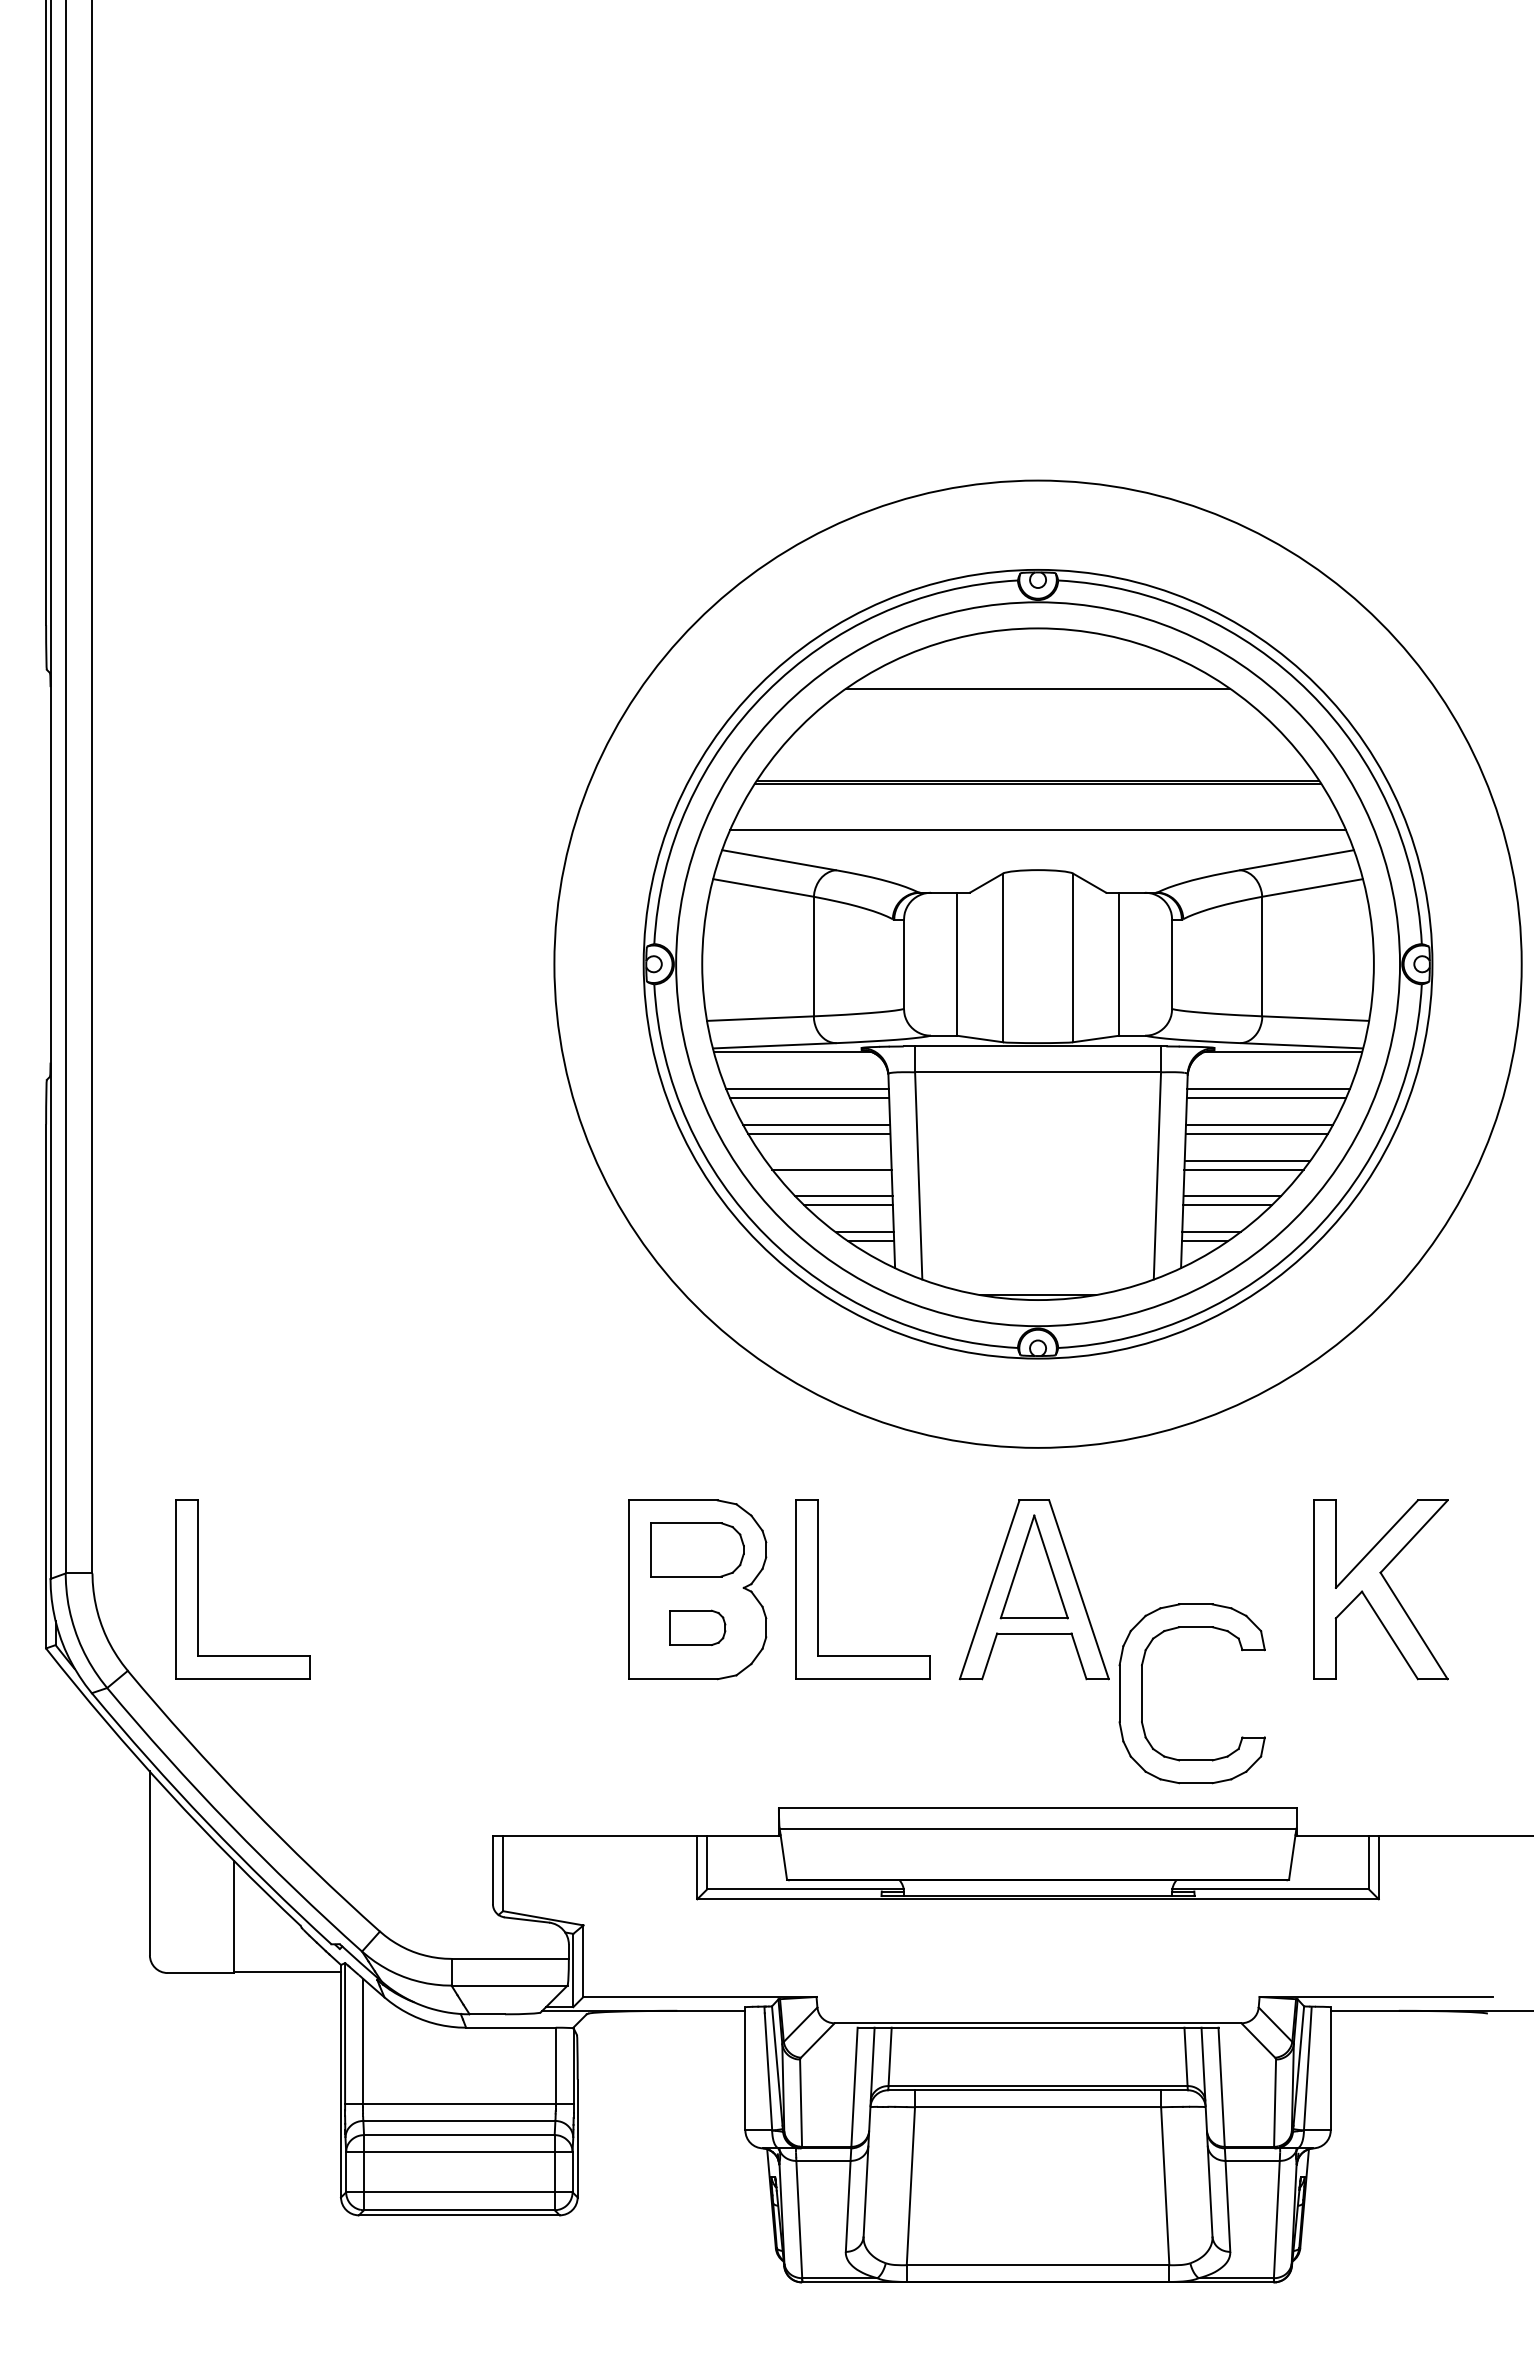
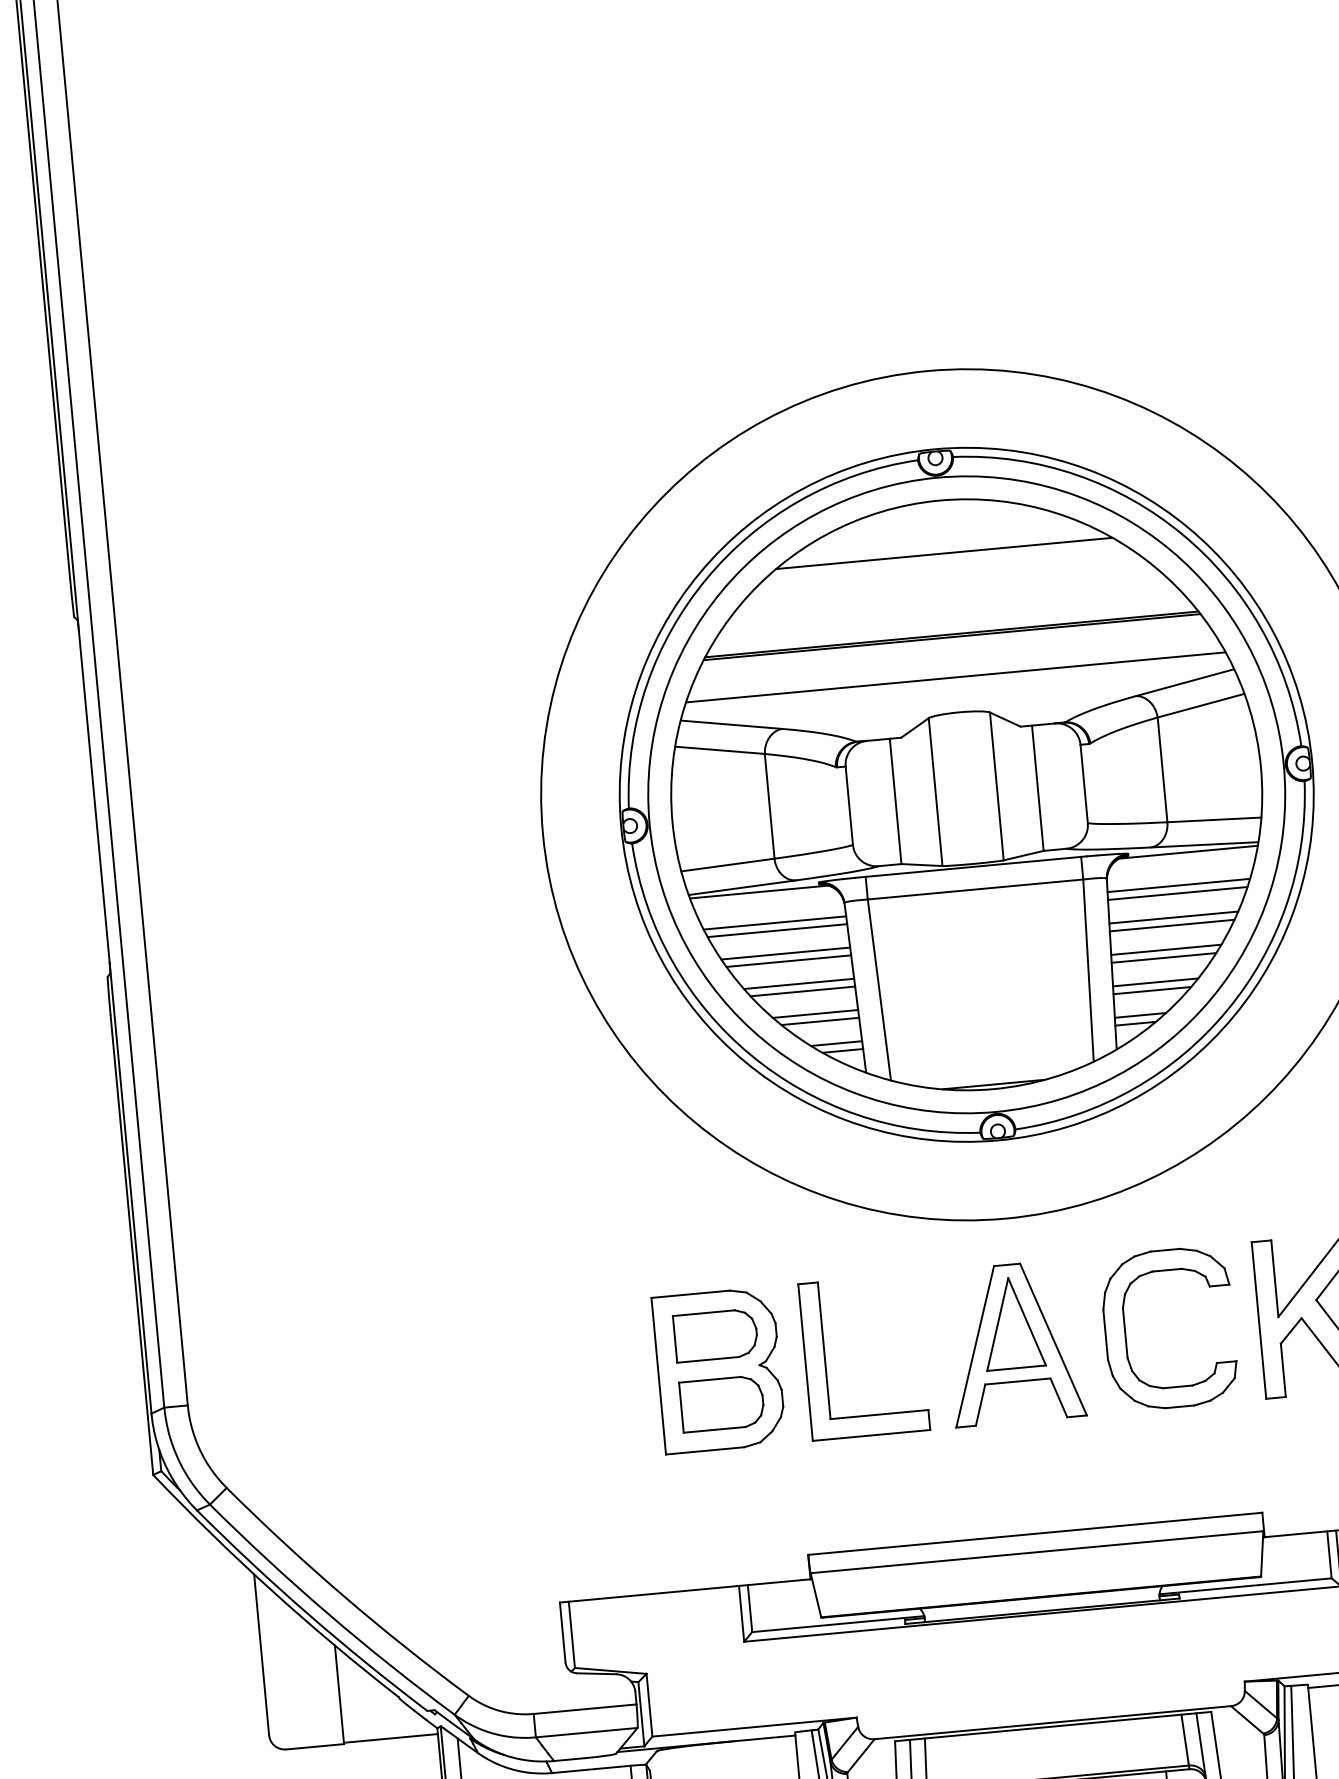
line: (828, 1160) -> (799, 983), added
part: (198, 1589) -> (281, 1410), removed
part: (697, 1627) -> (722, 1403), size x1.67
part: (1142, 1693) -> (1125, 1332), moved

